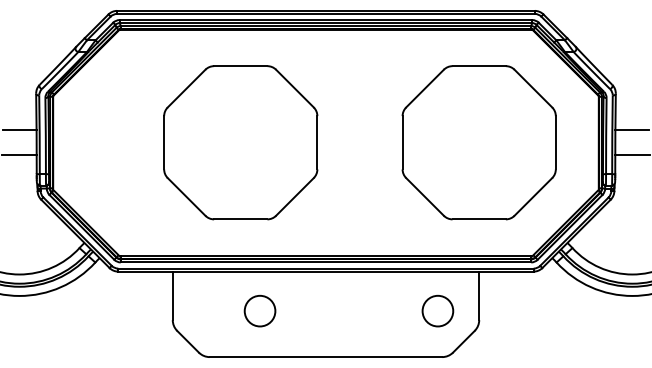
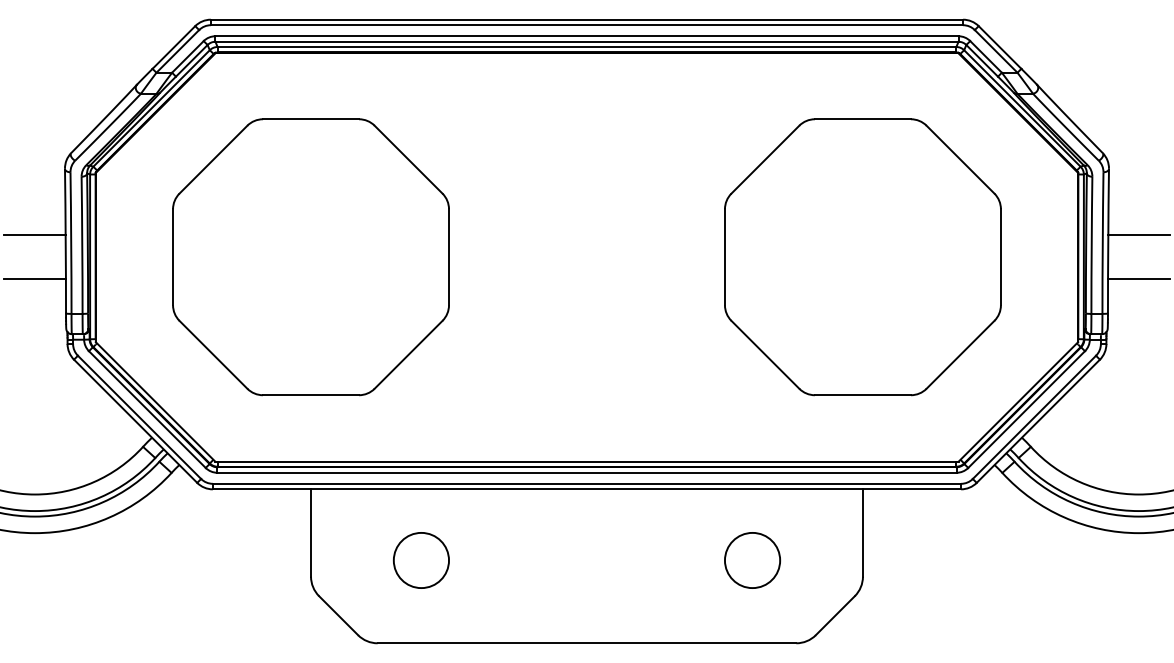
part: (240, 142) -> (310, 256), moved
circle: (259, 310) -> (420, 559), moved
circle: (437, 310) -> (751, 559), moved

